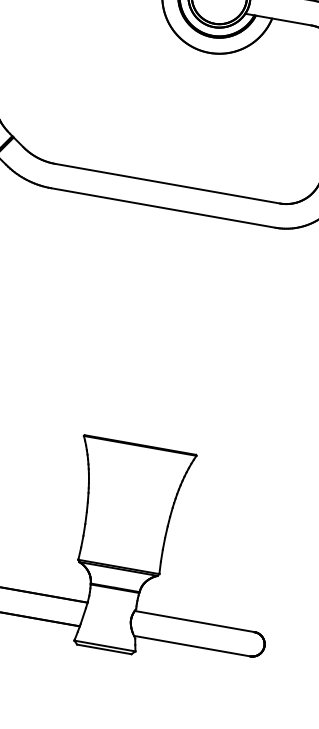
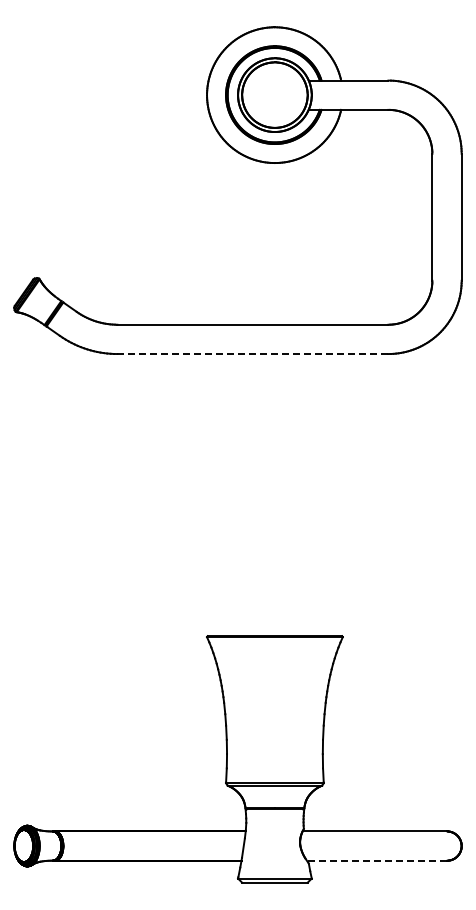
line: (163, 208) -> (253, 354), solid -> dashed
line: (191, 645) -> (376, 860), solid -> dashed

